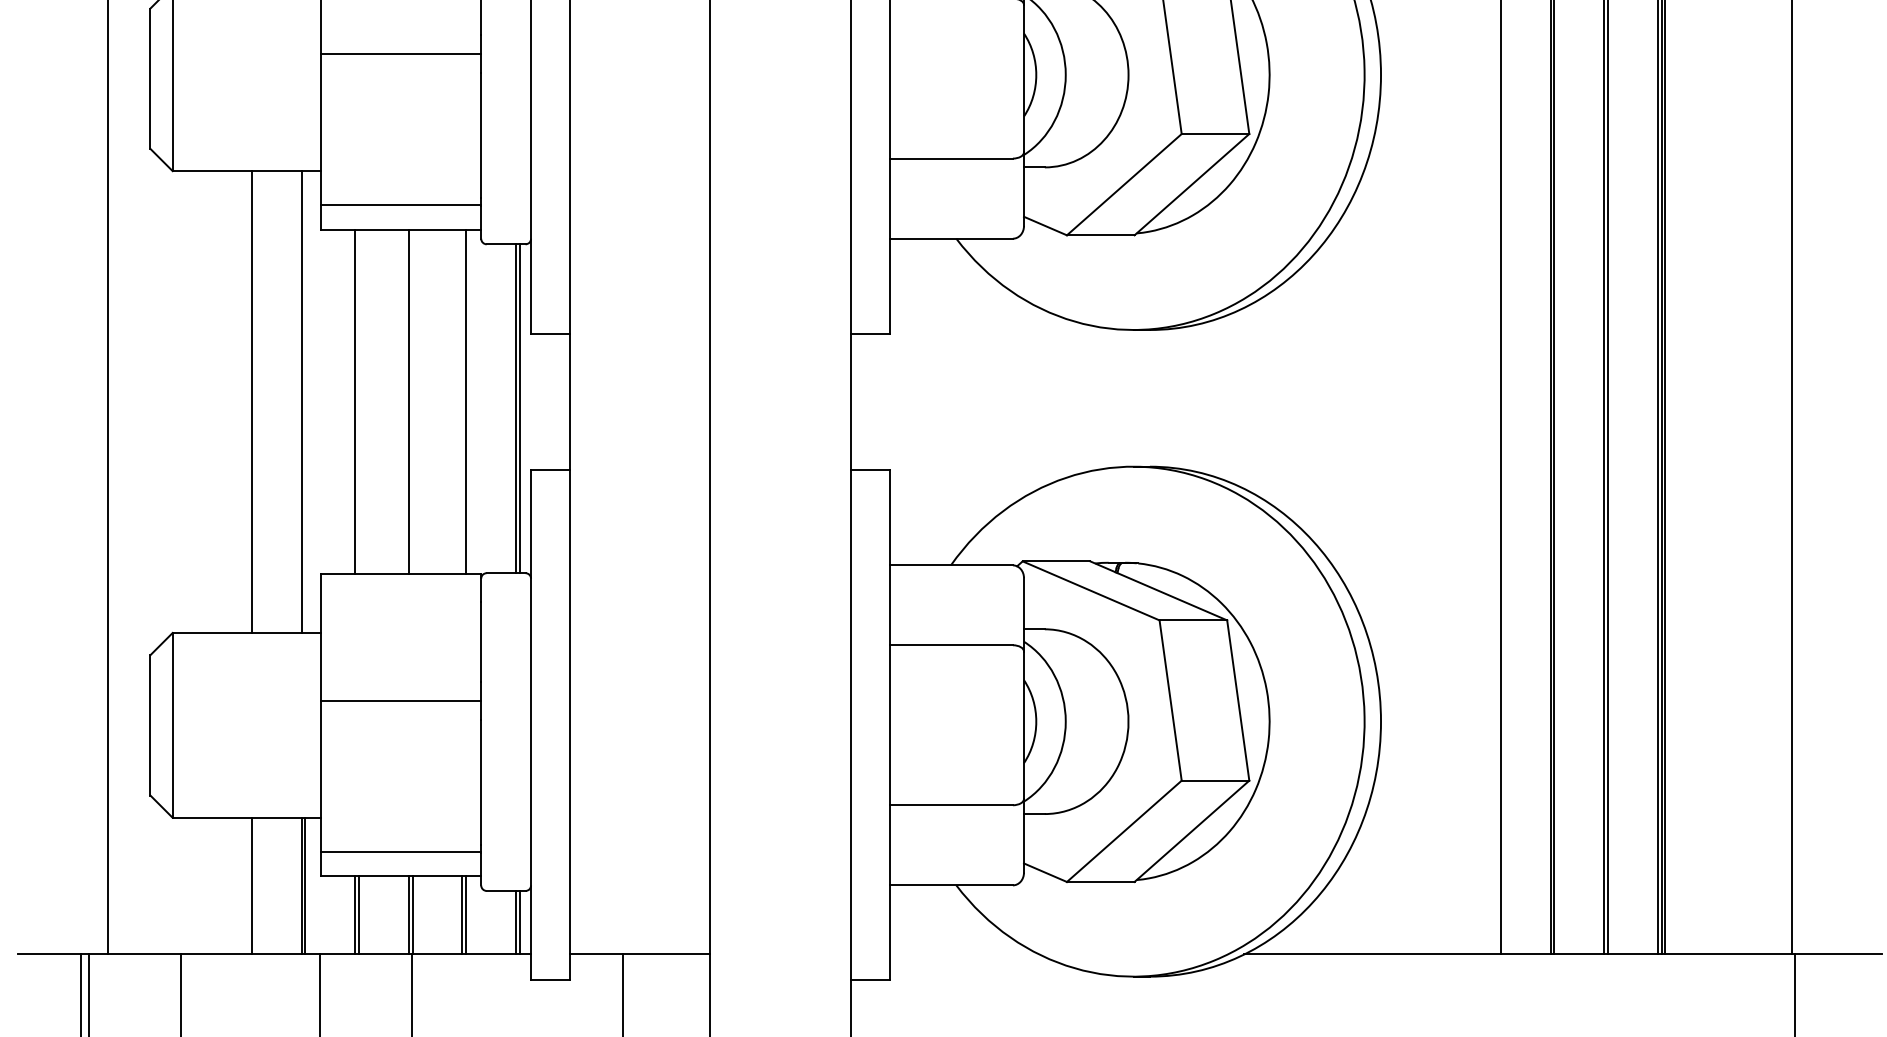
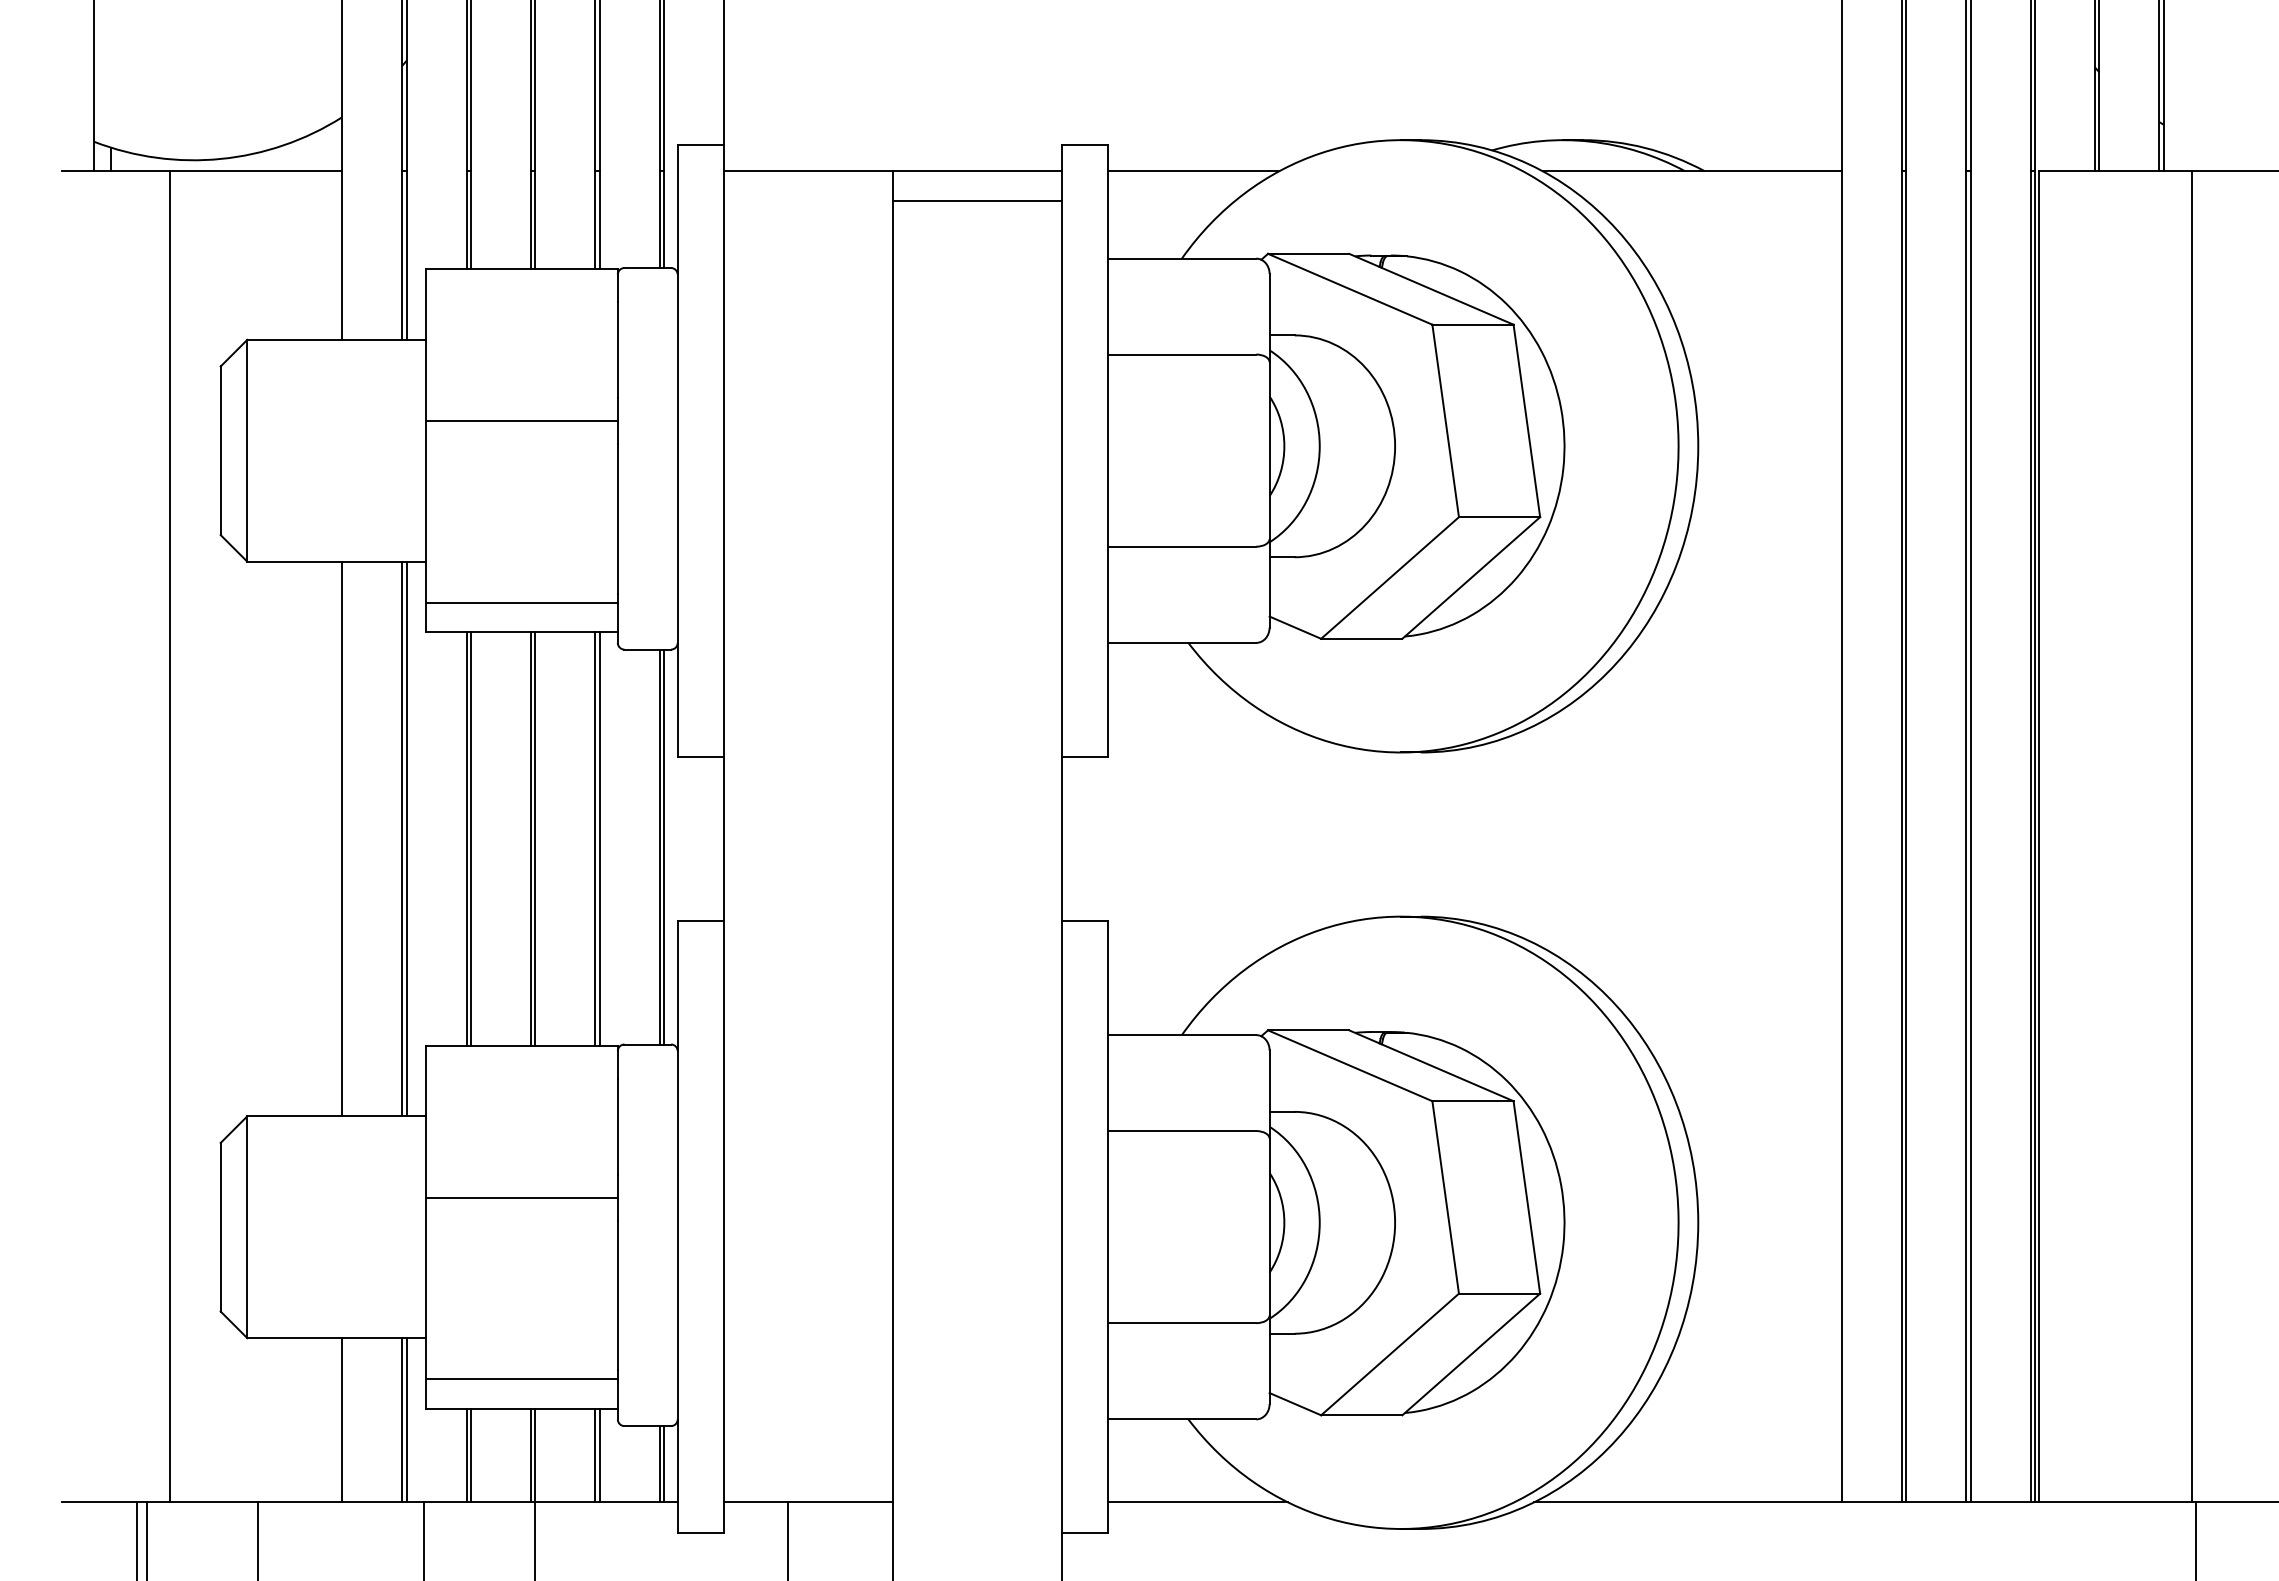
line: (305, 401) -> (406, 838), added
line: (359, 401) -> (471, 838), added
line: (412, 401) -> (535, 838), added
line: (462, 401) -> (595, 838), added
line: (963, 954) -> (1197, 1502), added

